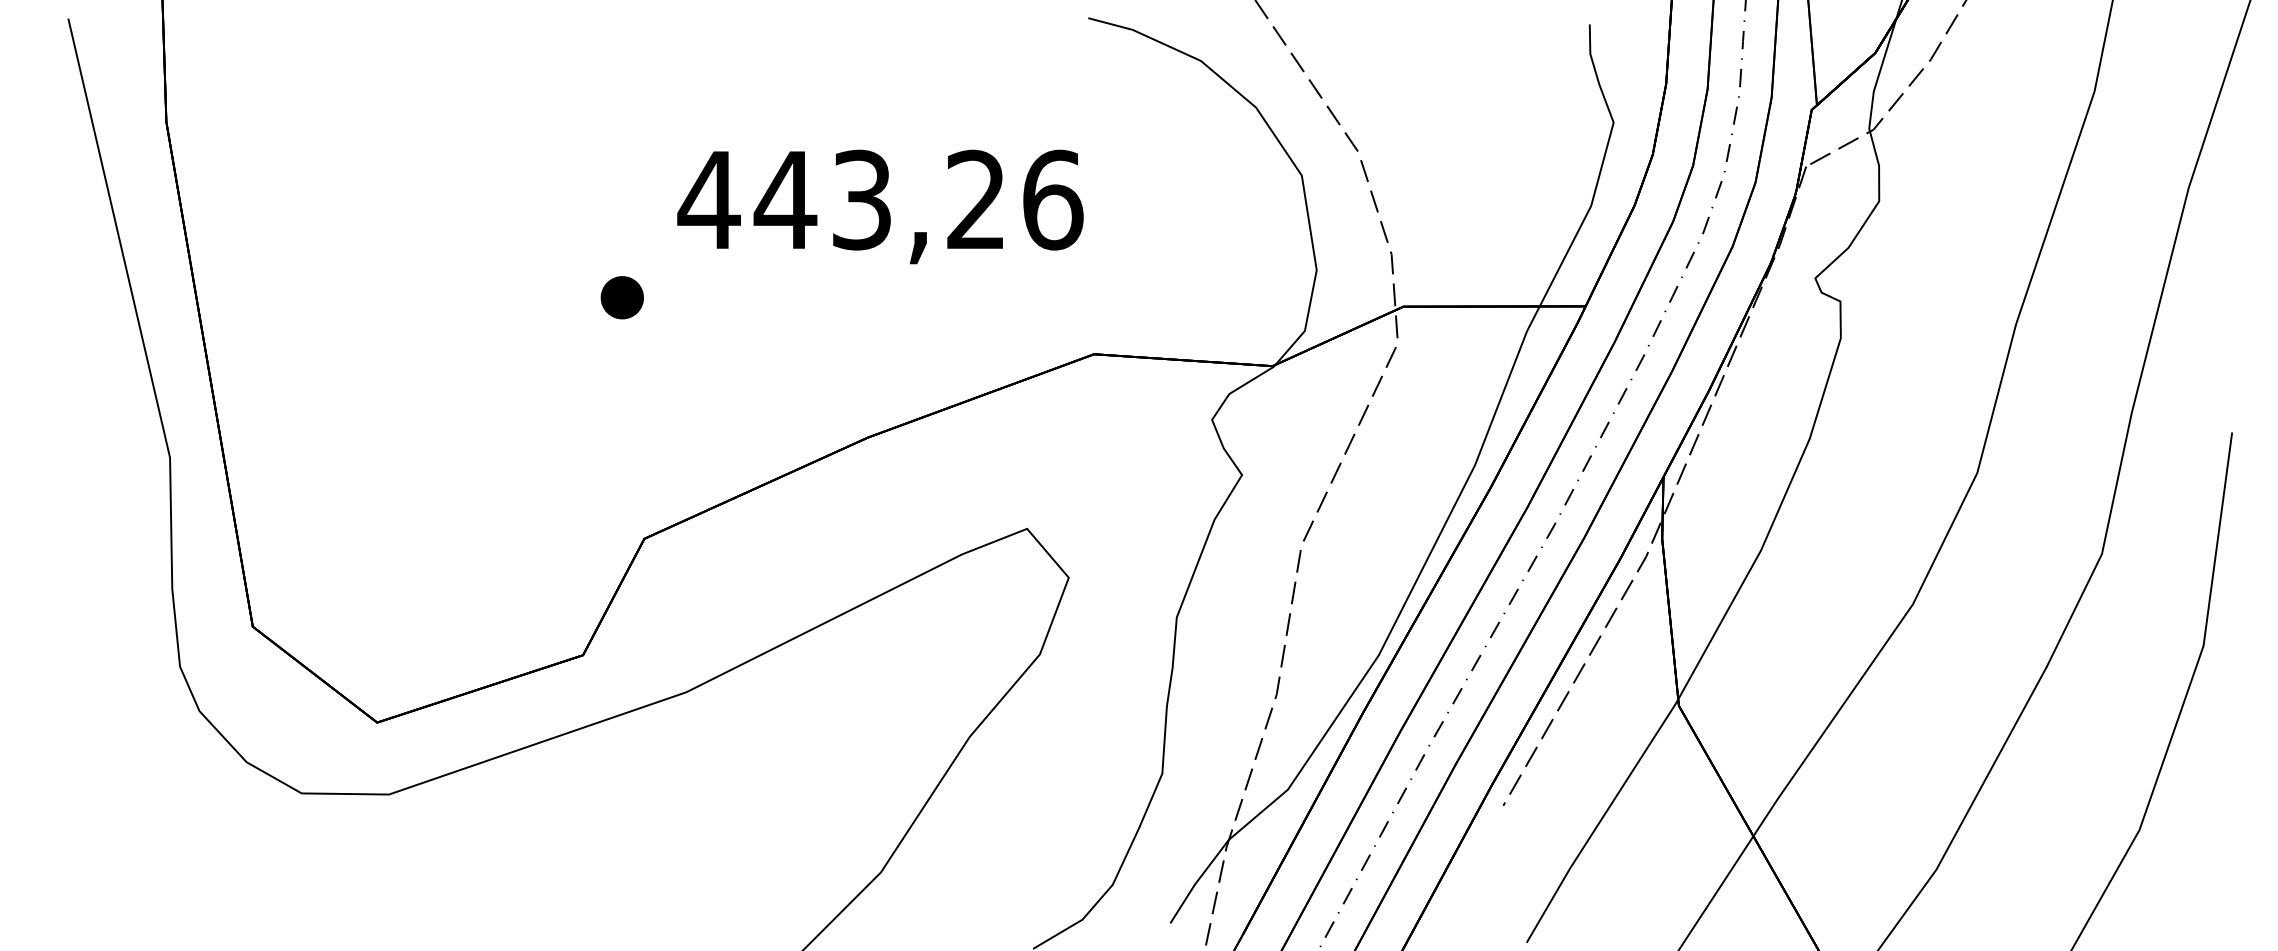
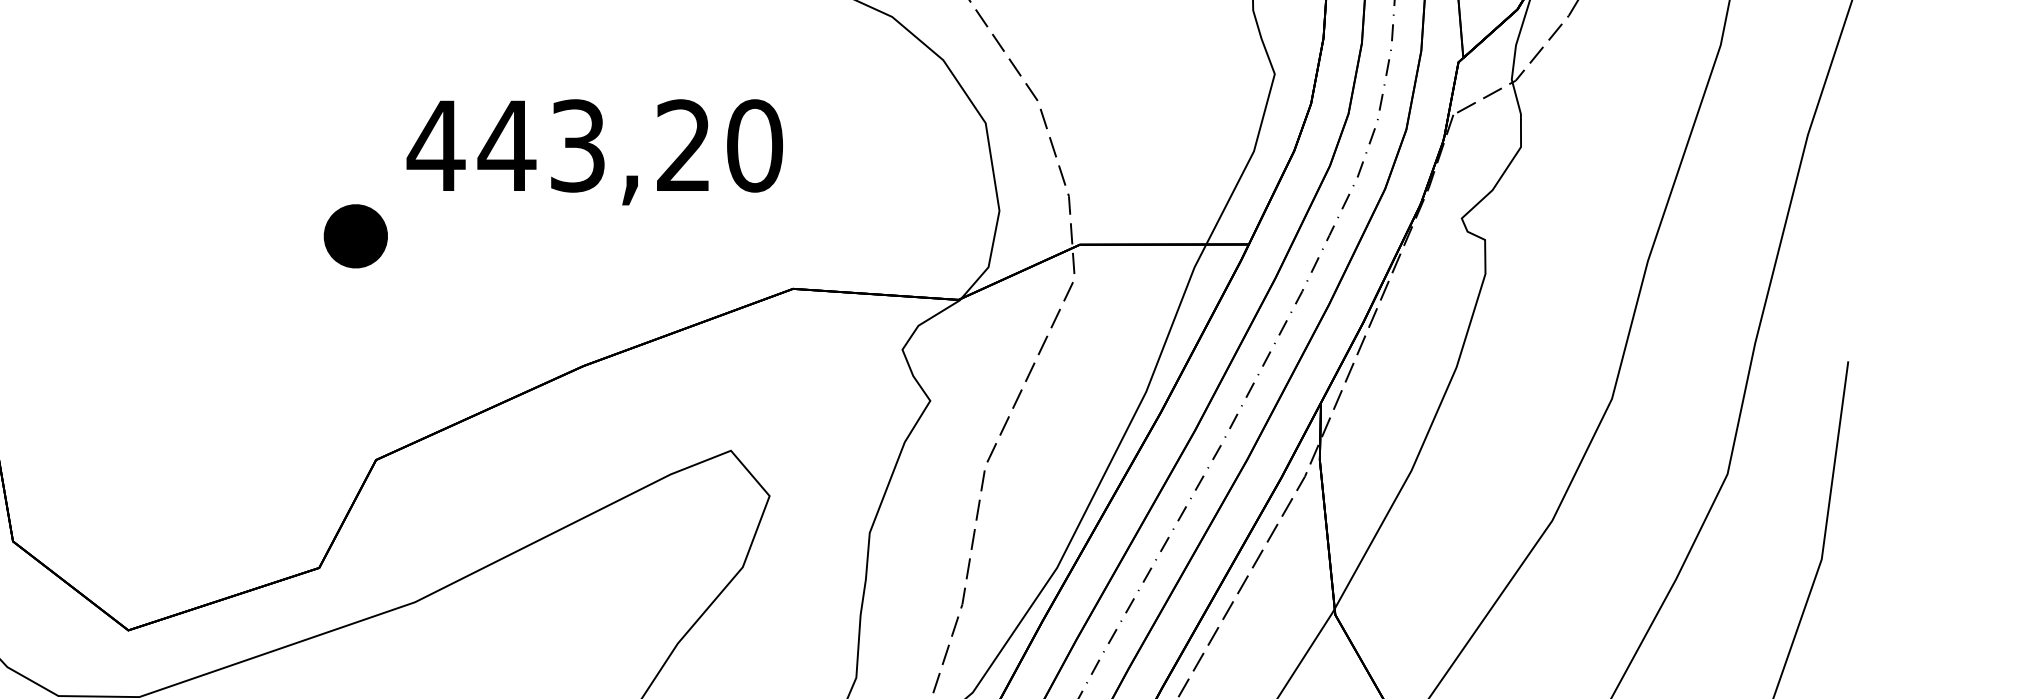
text: (1052, 199) -> (754, 145), 443,26 -> 443,20
part: (621, 297) -> (354, 236), size x1.6

